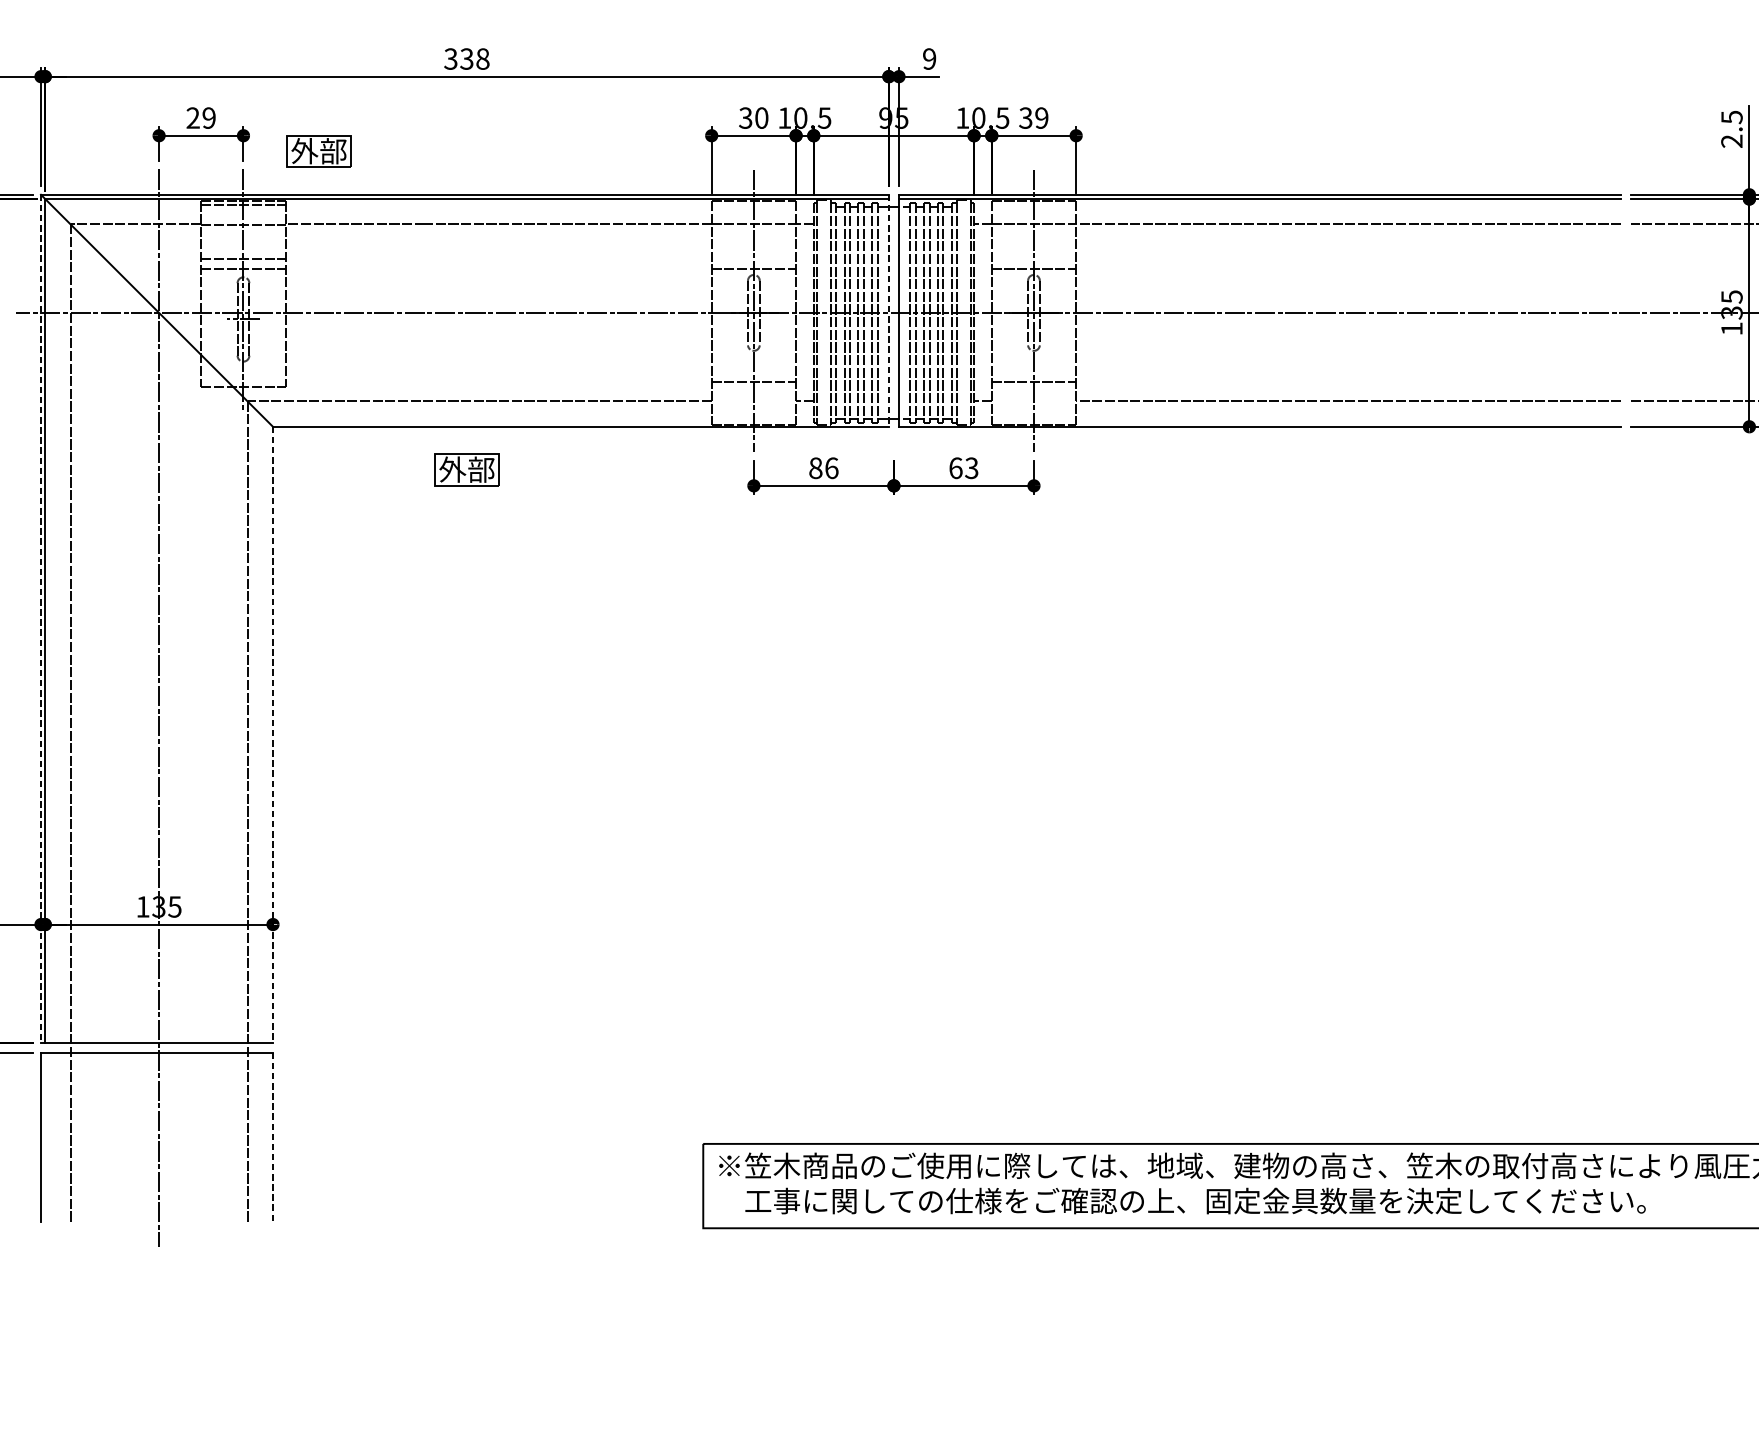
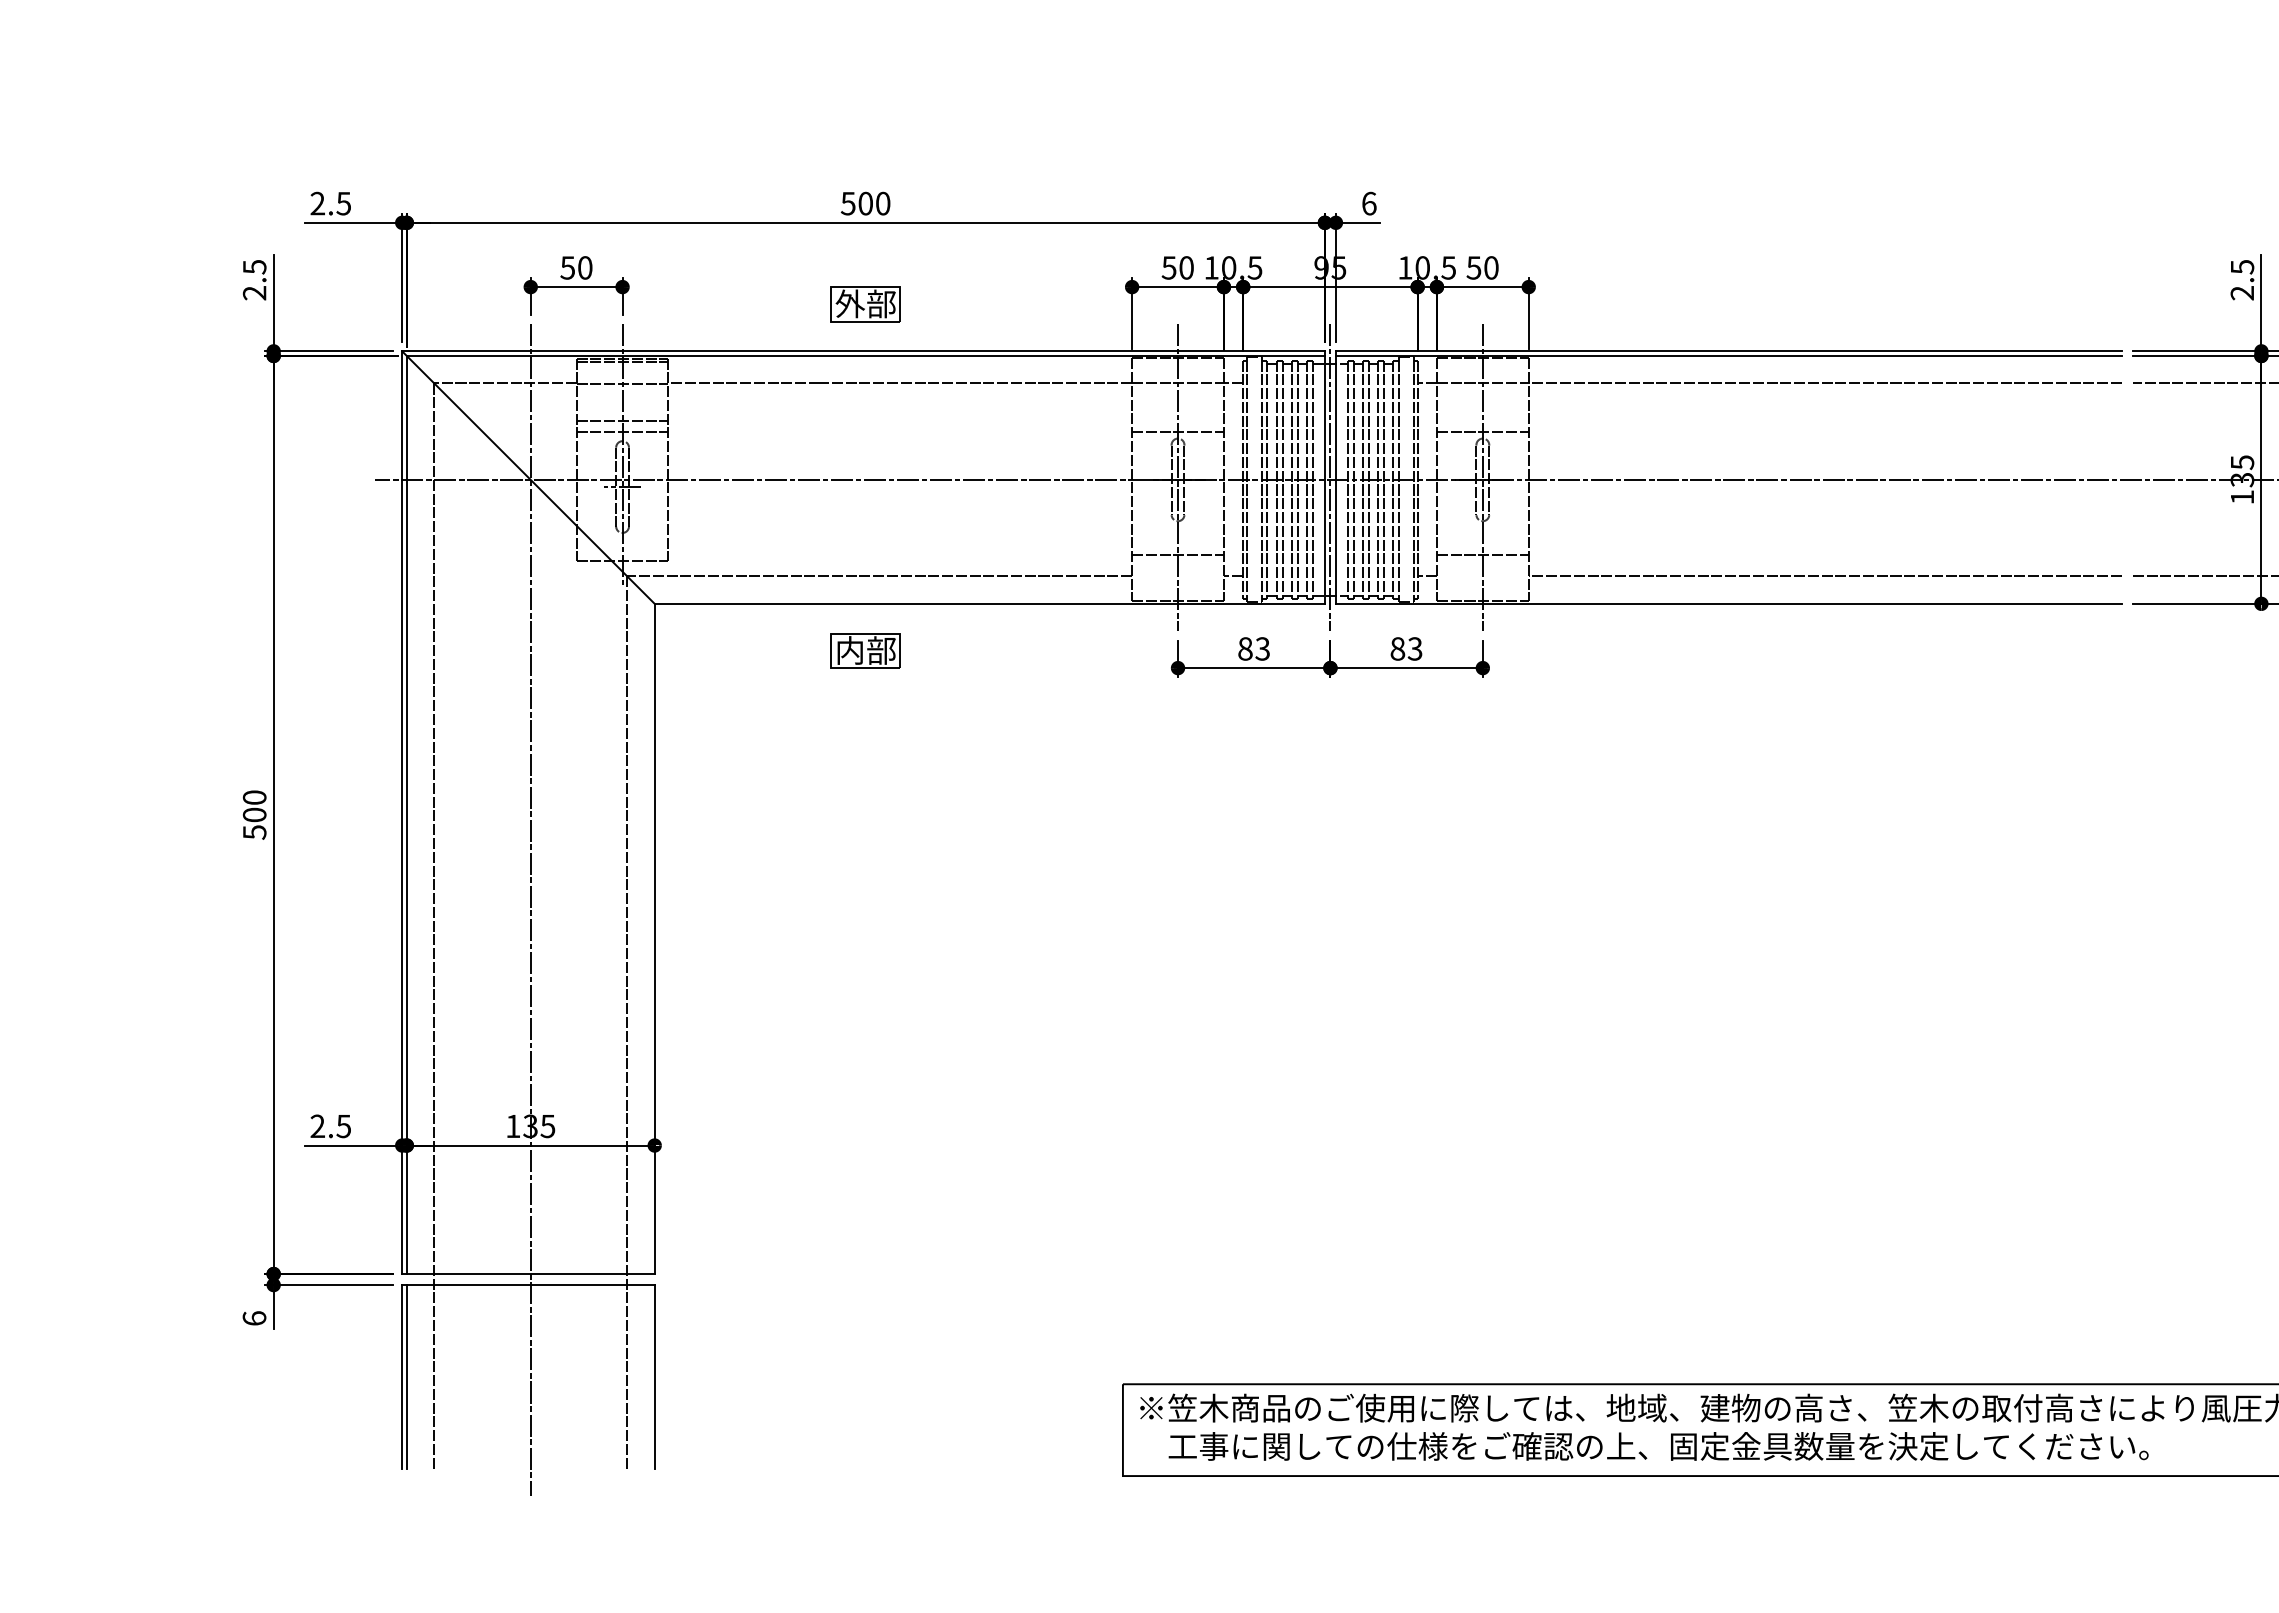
text: (466, 58) -> (865, 203), 338 -> 500
text: (929, 58) -> (1369, 203), 9 -> 6
text: (201, 117) -> (576, 267), 29 -> 50
text: (746, 117) -> (1169, 267), 30 -> 50
text: (1033, 117) -> (1482, 267), 39 -> 50
part: (318, 151) -> (865, 304), moved
line: (893, 310) -> (1330, 477), added
line: (888, 311) -> (1324, 478), dashed -> solid
text: (831, 467) -> (1262, 648), 86 -> 83
text: (955, 467) -> (1397, 648), 63 -> 83
text: (452, 469) -> (850, 650), 外部 -> 内部
line: (41, 619) -> (402, 813), dashed -> solid
line: (272, 735) -> (654, 939), dashed -> solid
line: (44, 1136) -> (406, 1376), added
line: (272, 1136) -> (654, 1376), dashed -> solid

